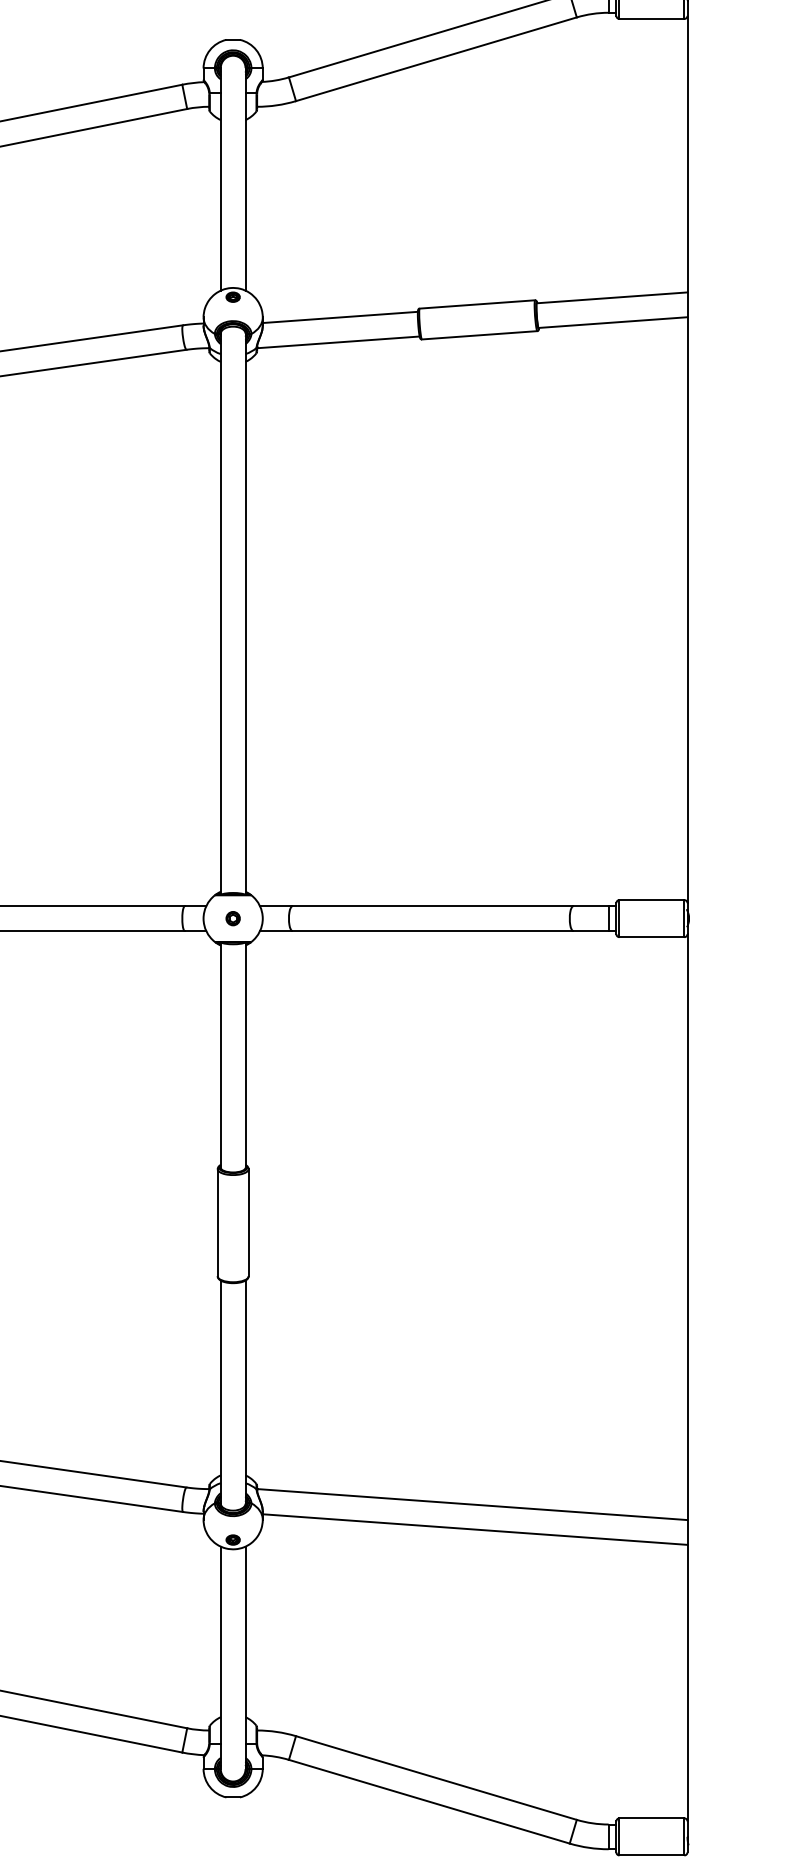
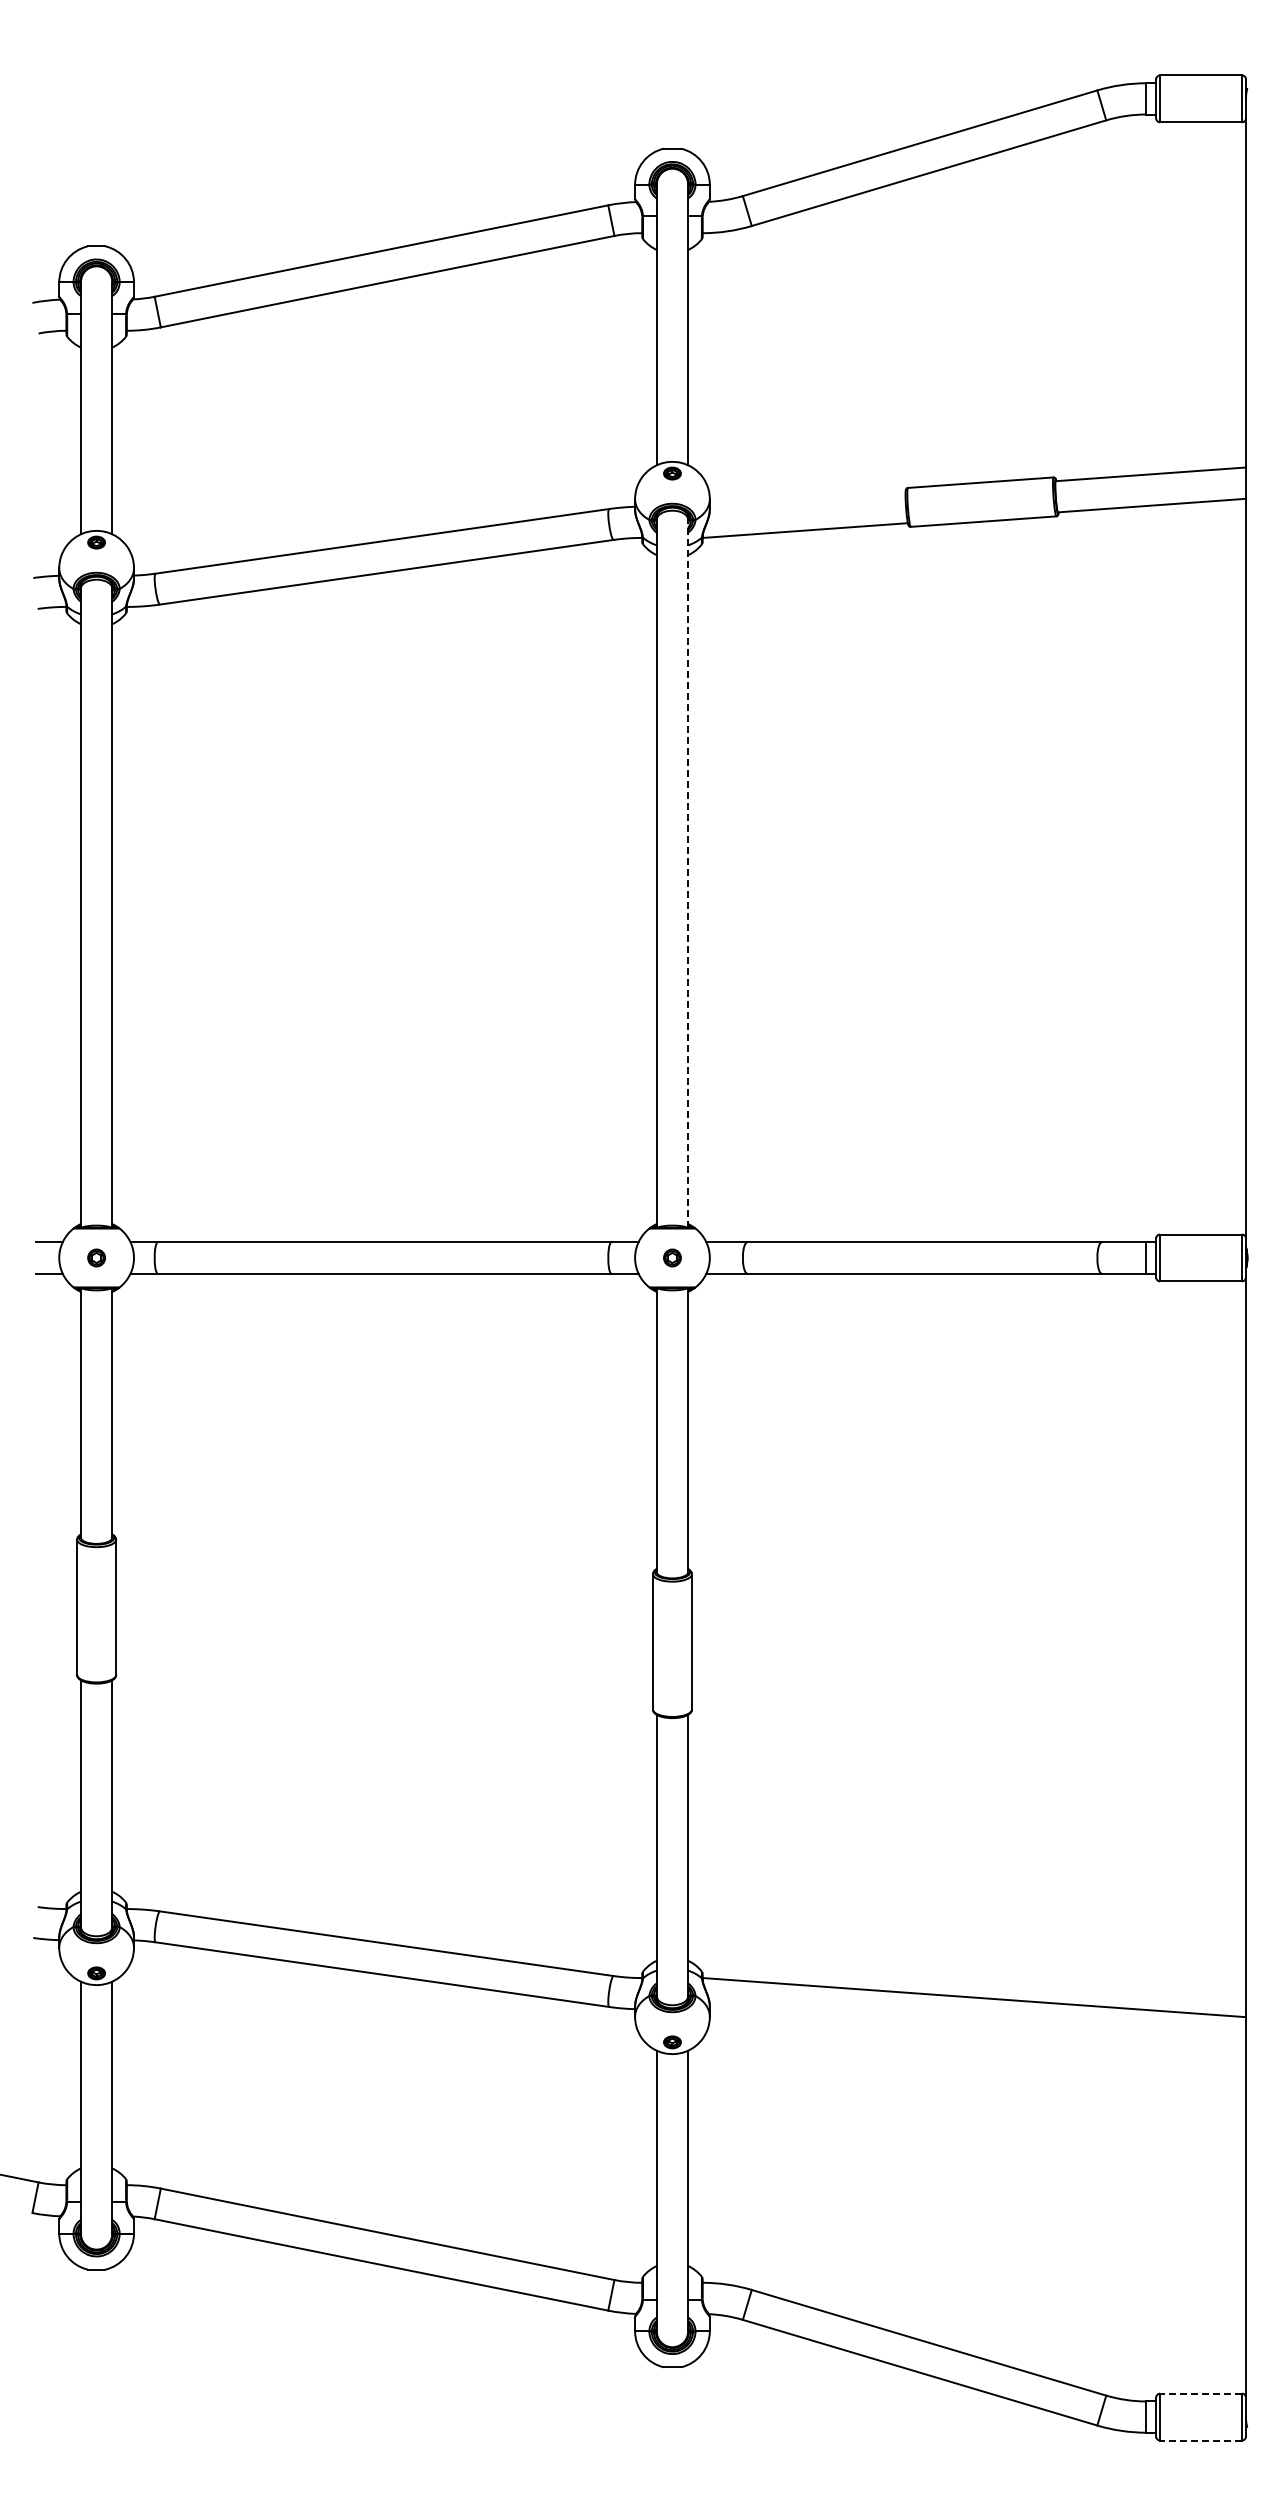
line: (340, 317) -> (807, 499), removed
line: (245, 614) -> (688, 873), solid -> dashed
line: (474, 1529) -> (977, 2028), removed
line: (652, 1818) -> (1201, 2393), solid -> dashed
line: (652, 1855) -> (1201, 2440), solid -> dashed

